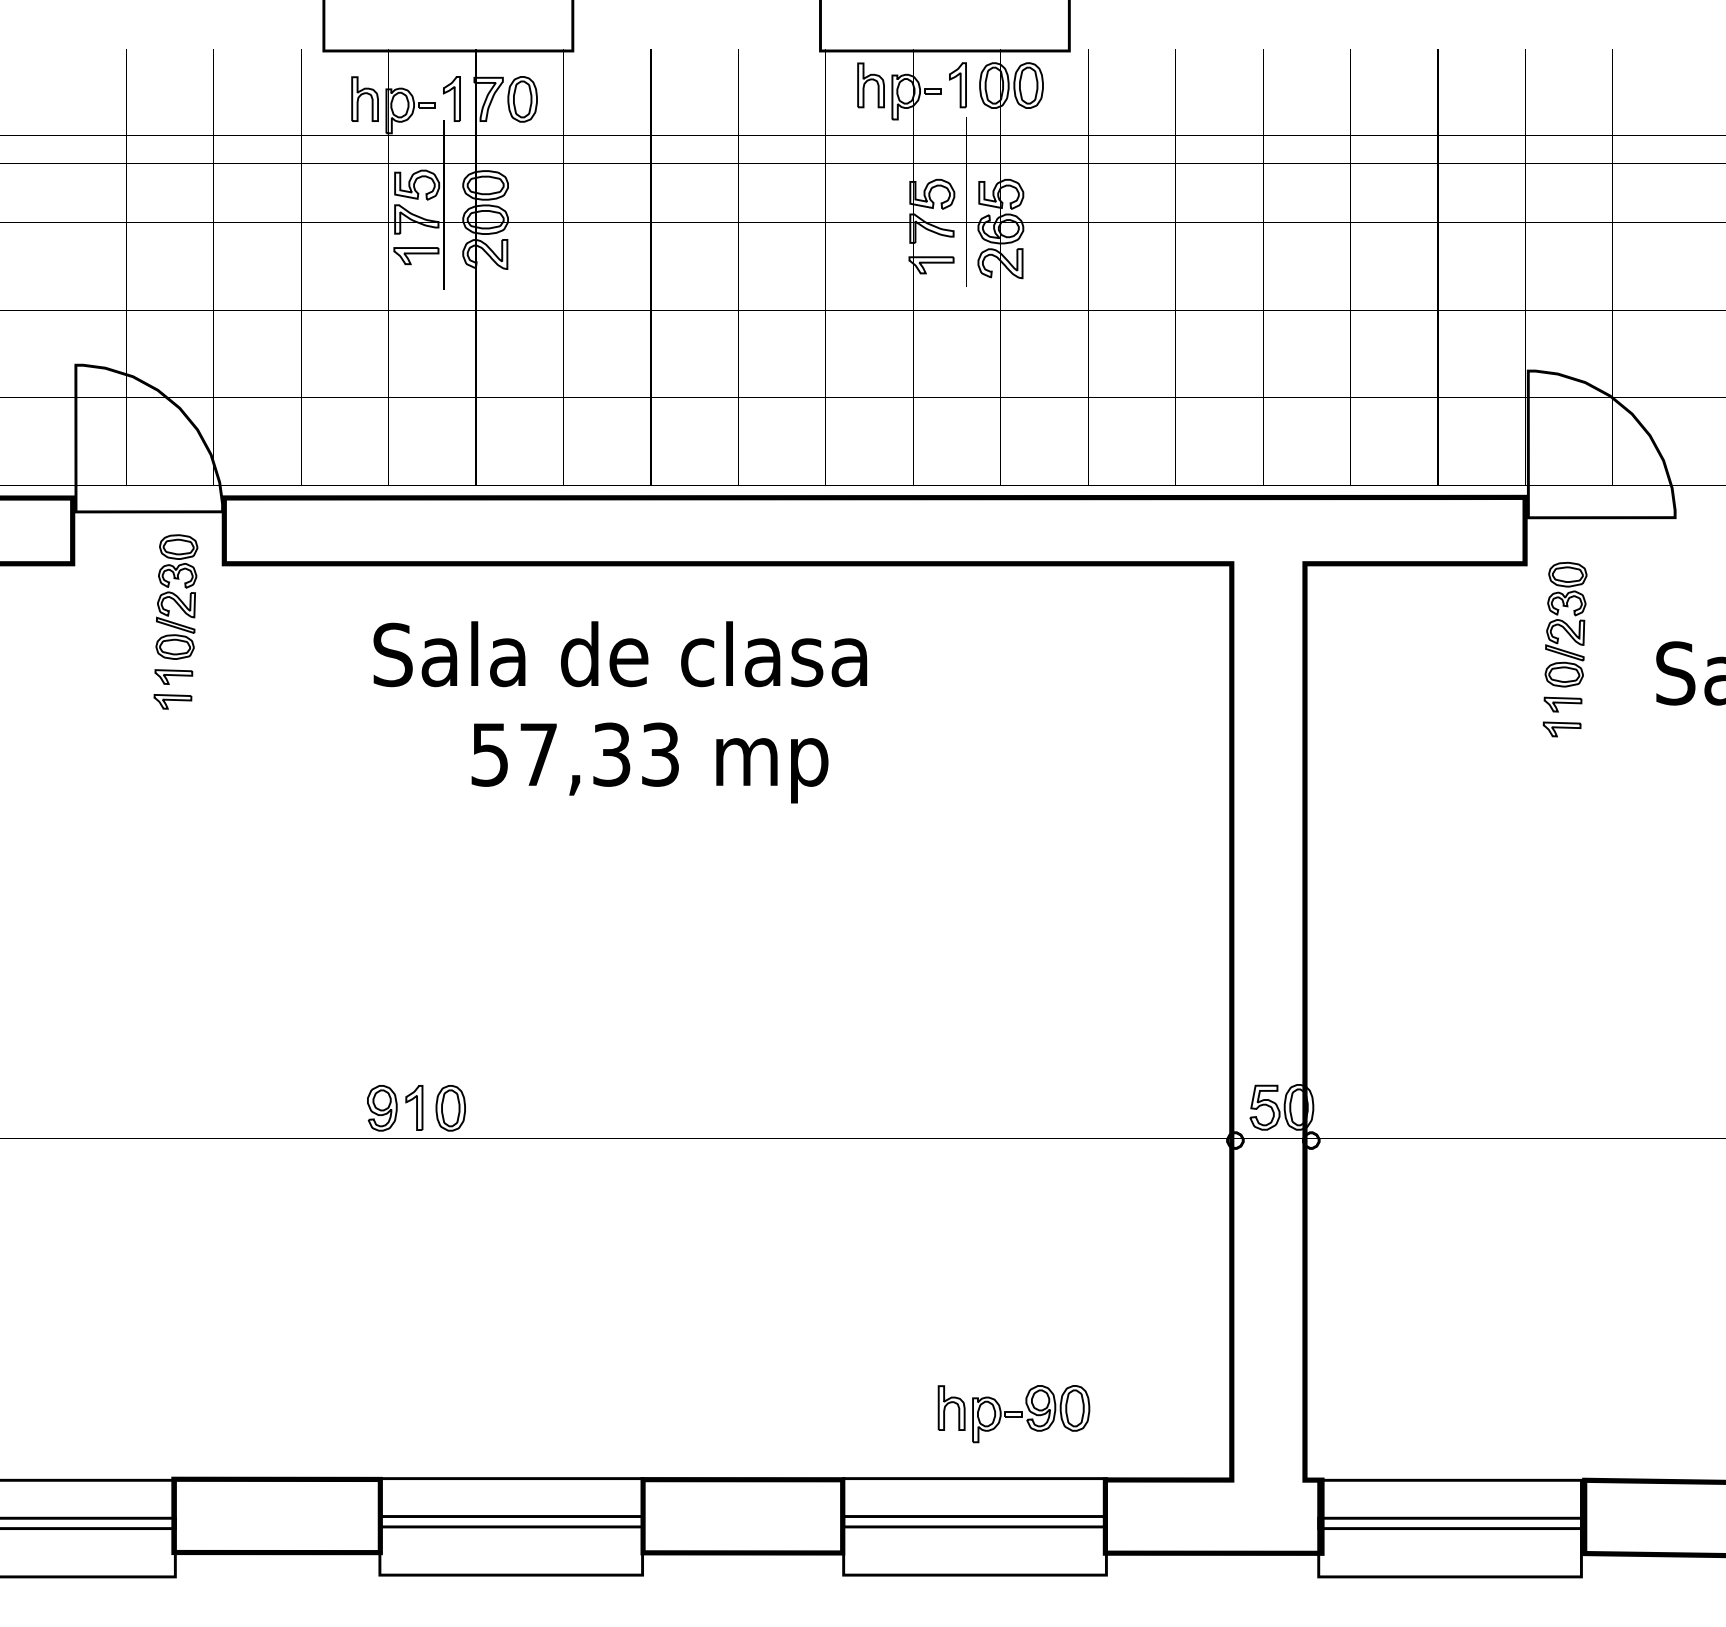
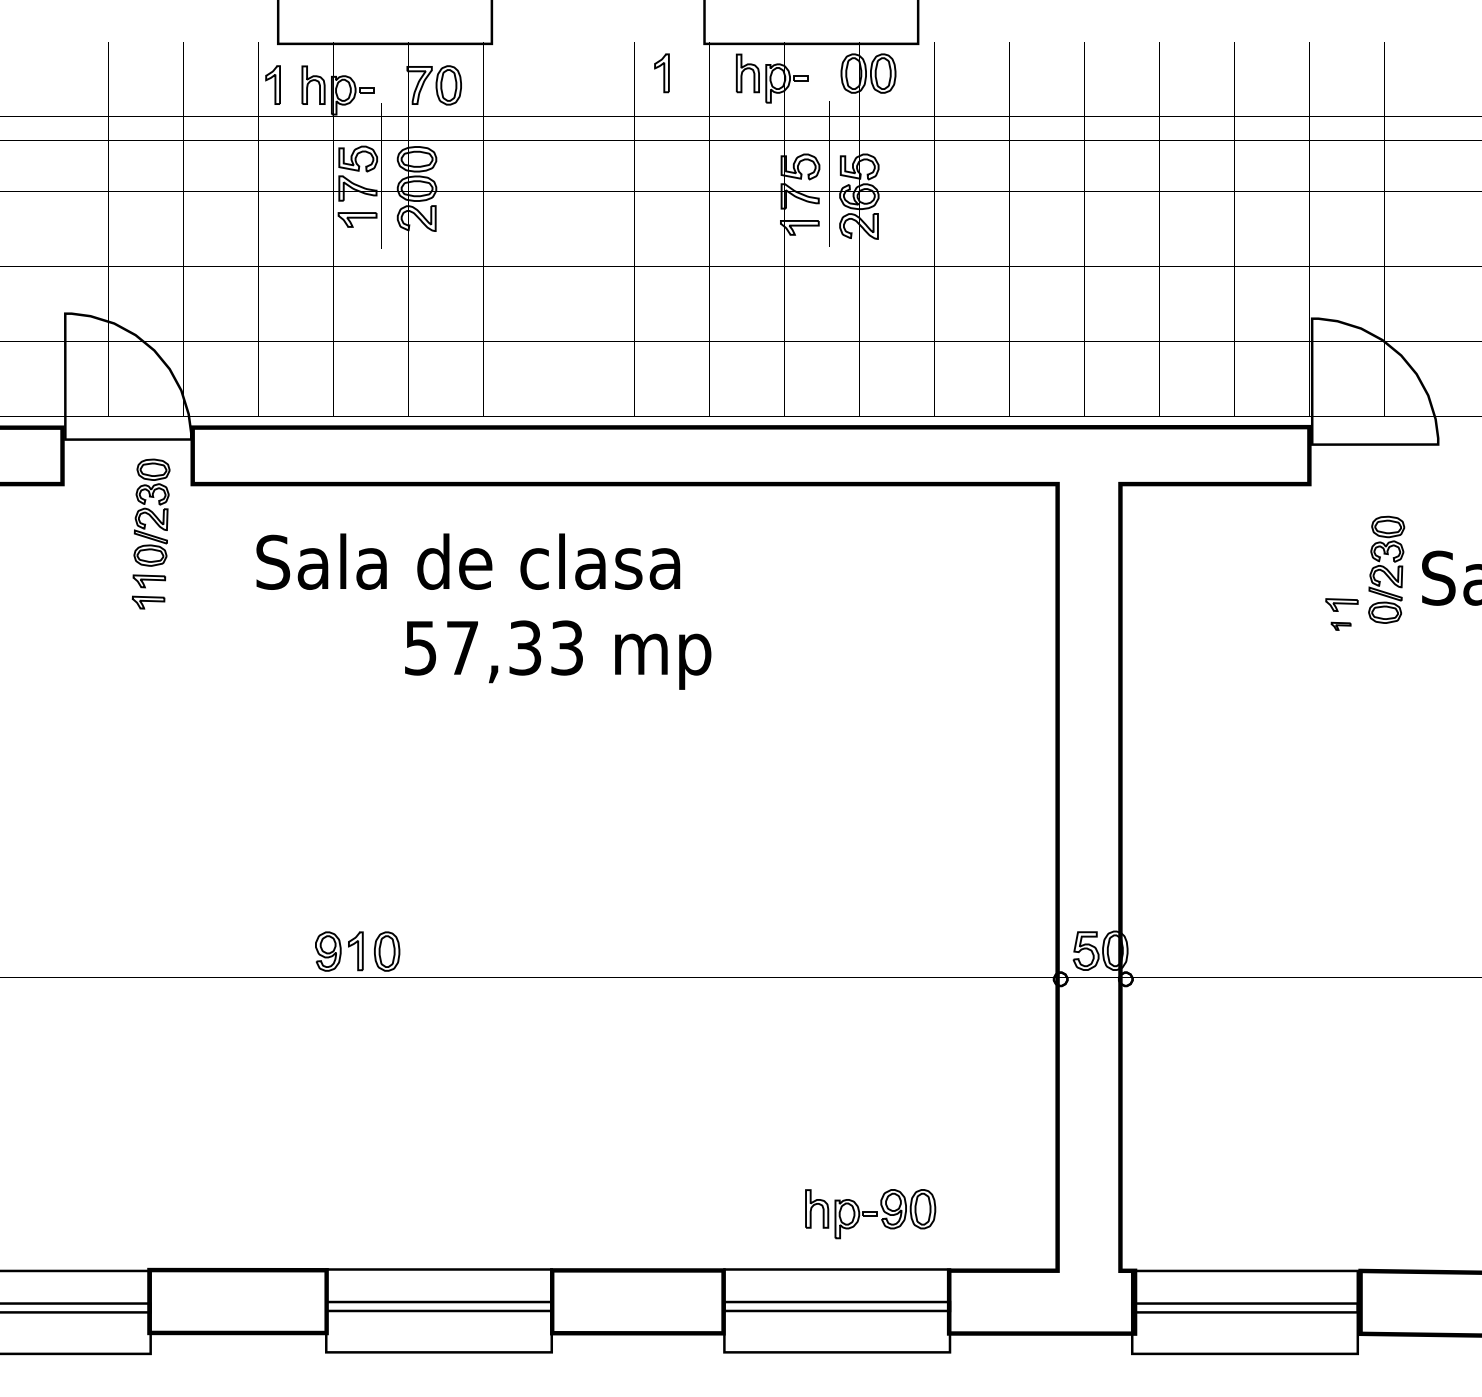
part: (957, 85) -> (661, 73), moved
part: (451, 98) -> (272, 84), moved
part: (1565, 624) -> (1386, 569), moved
text: (620, 654) -> (468, 561), moved
part: (1561, 729) -> (1340, 626), size x0.6

